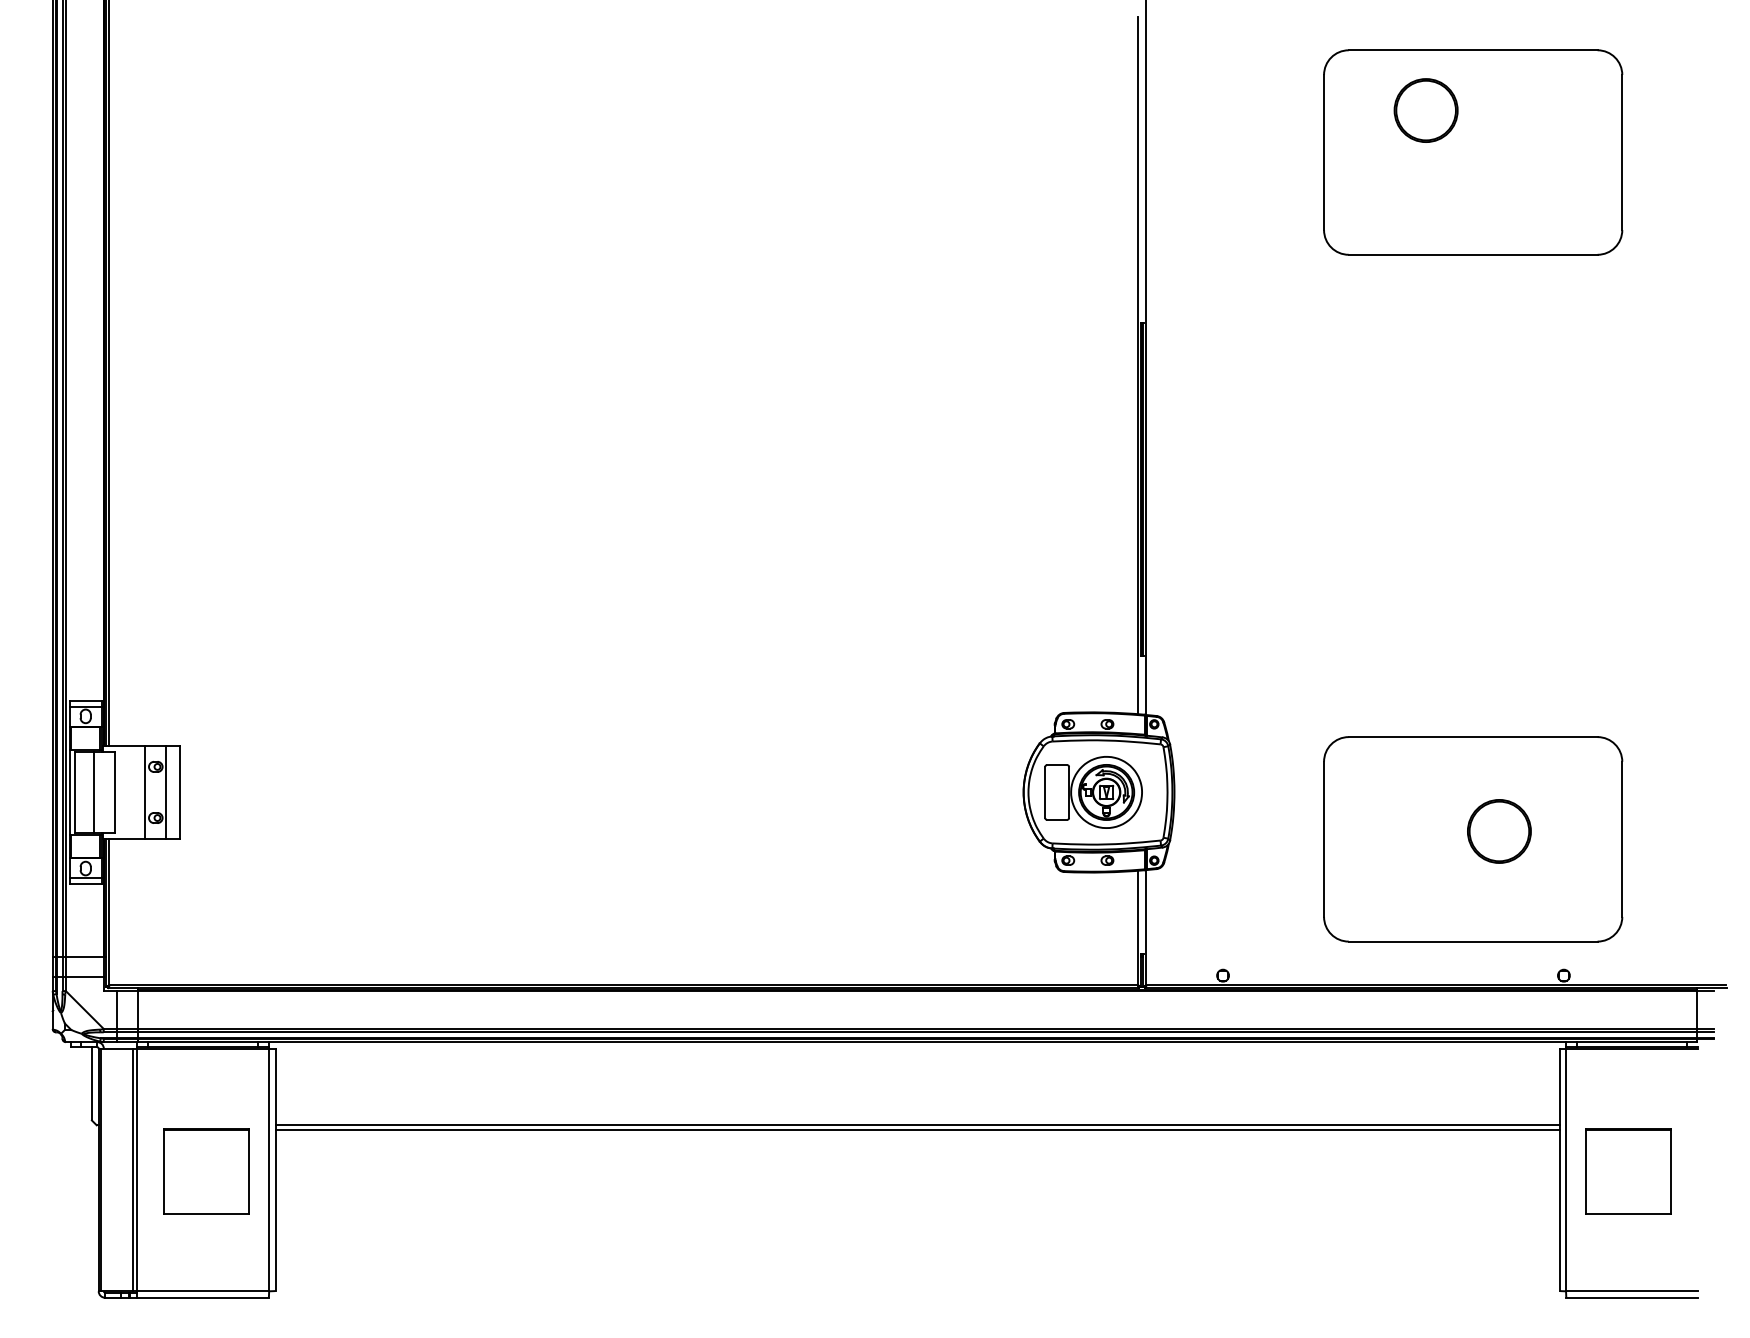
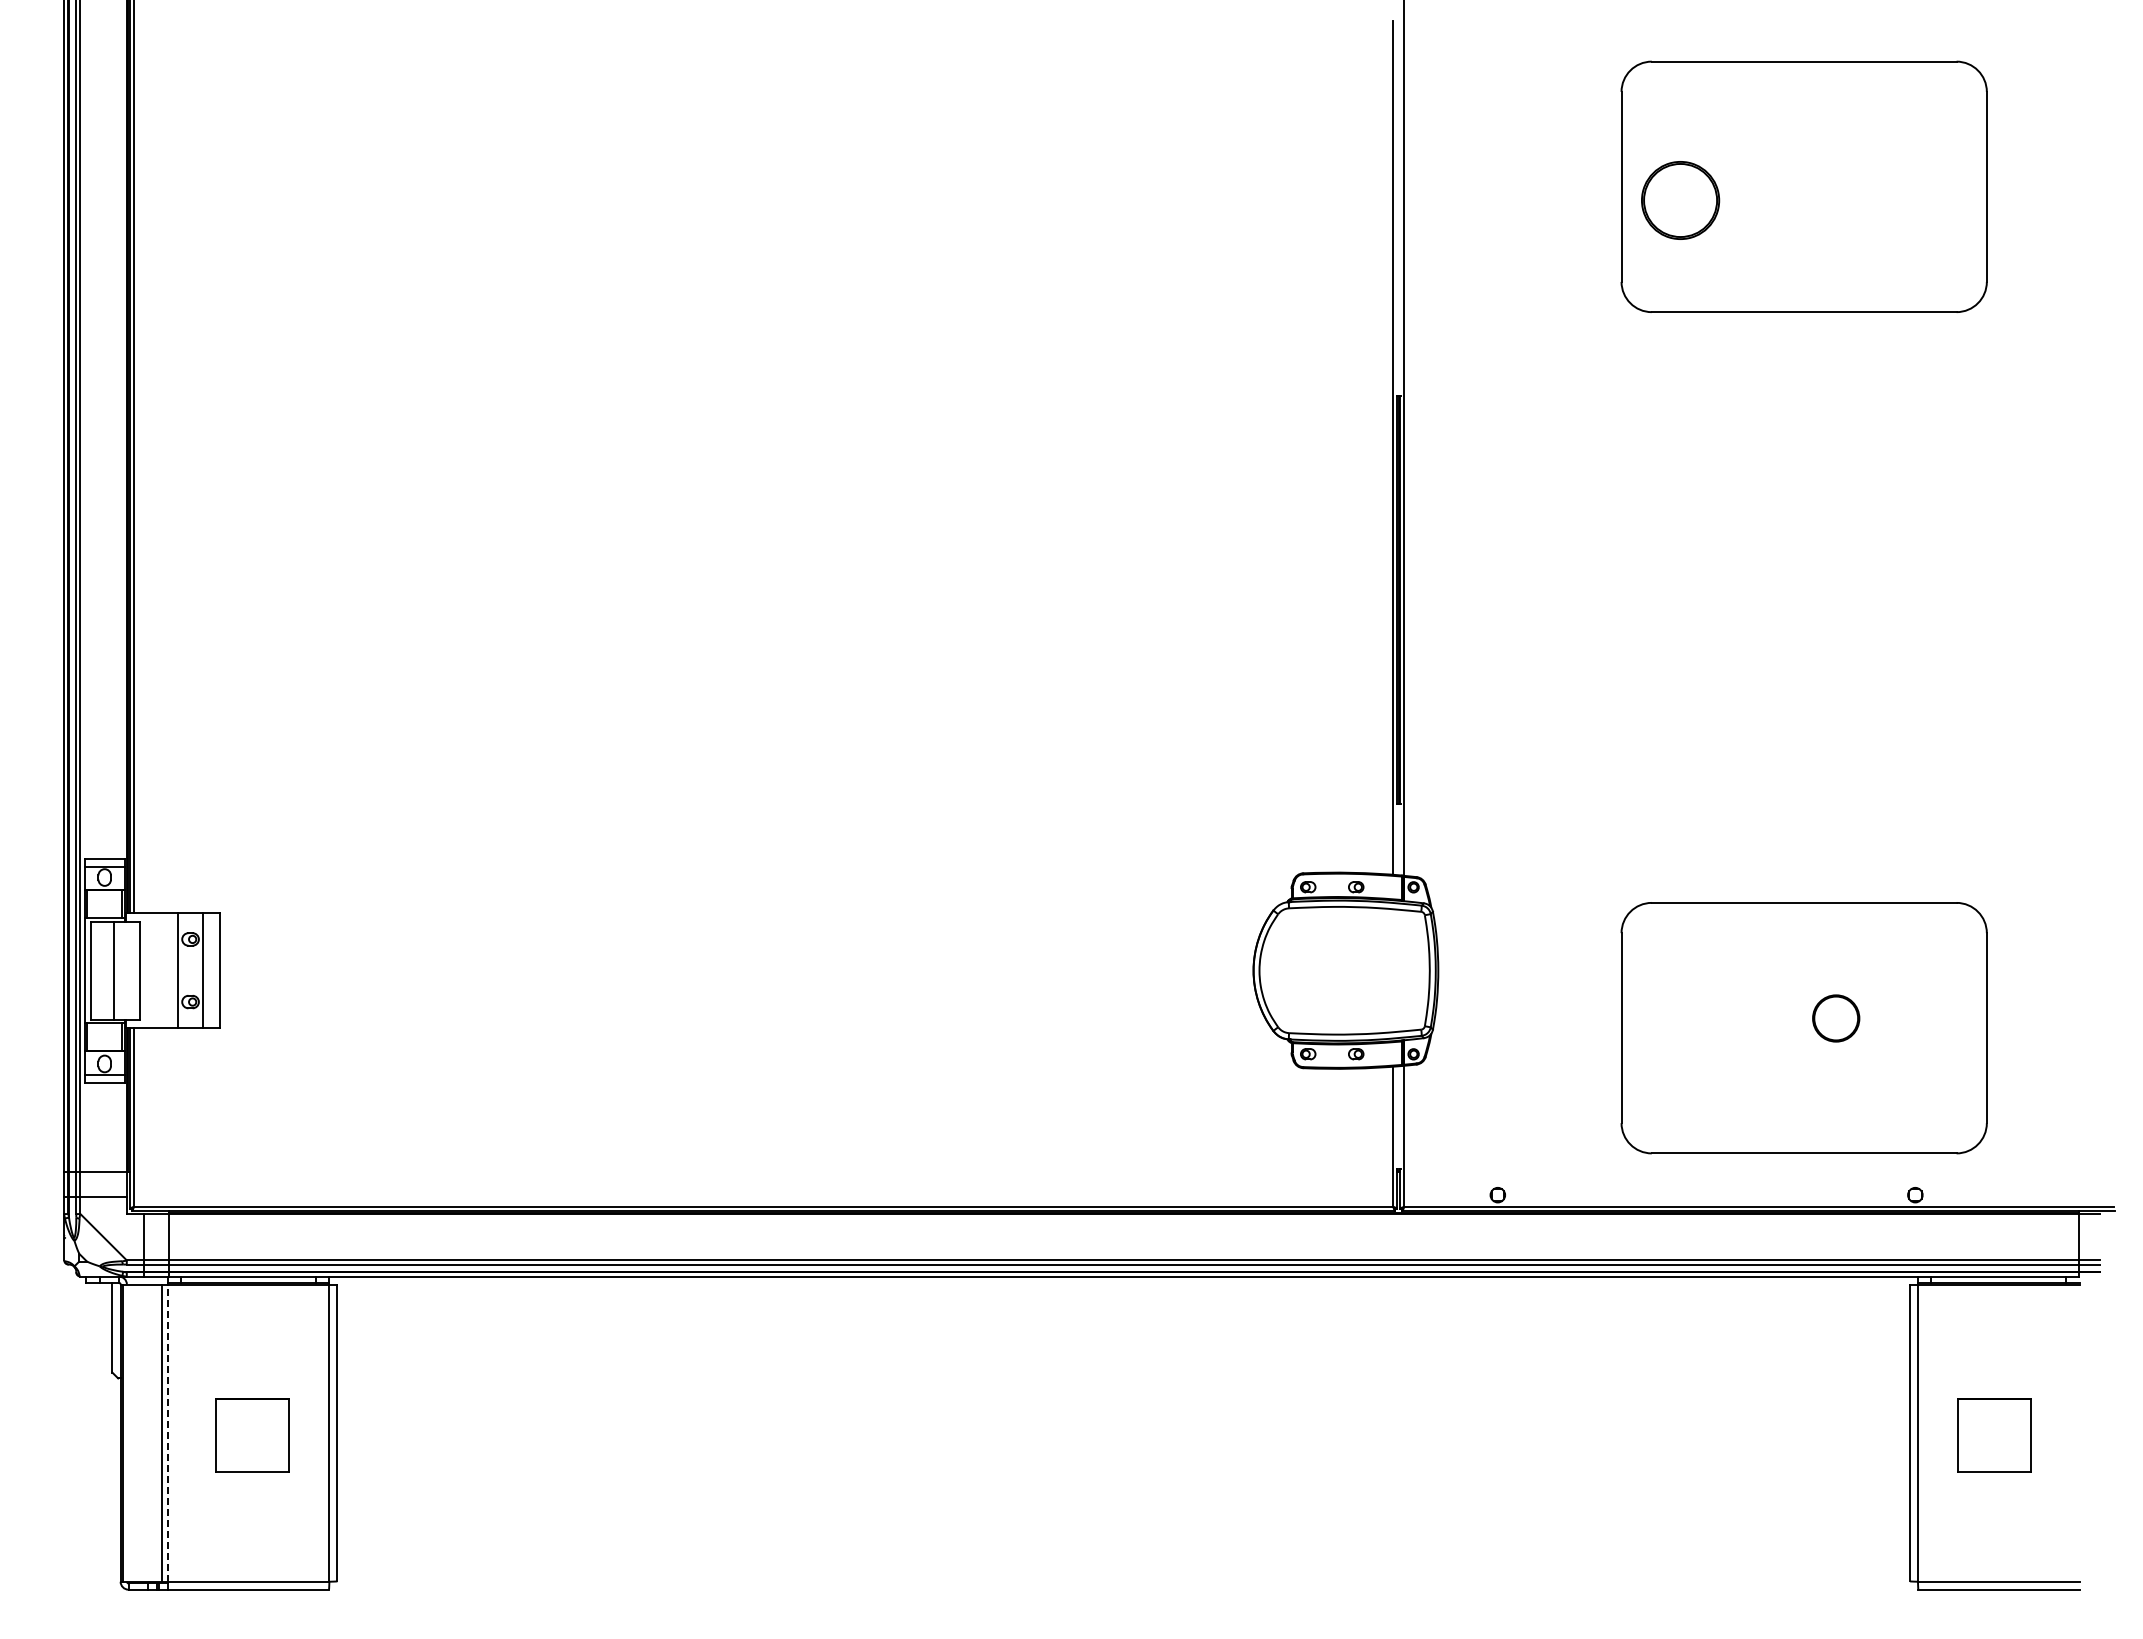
part: (1426, 110) -> (1680, 200), moved
part: (1093, 792) -> (1339, 970), removed
part: (1498, 831) -> (1835, 1018), size x0.6
line: (917, 1125) -> (1123, 1378), removed
line: (917, 1130) -> (1123, 1384), removed
line: (136, 1170) -> (167, 1433), solid -> dashed
part: (206, 1171) -> (252, 1434), size x0.7
part: (1628, 1171) -> (1994, 1434), size x0.7

